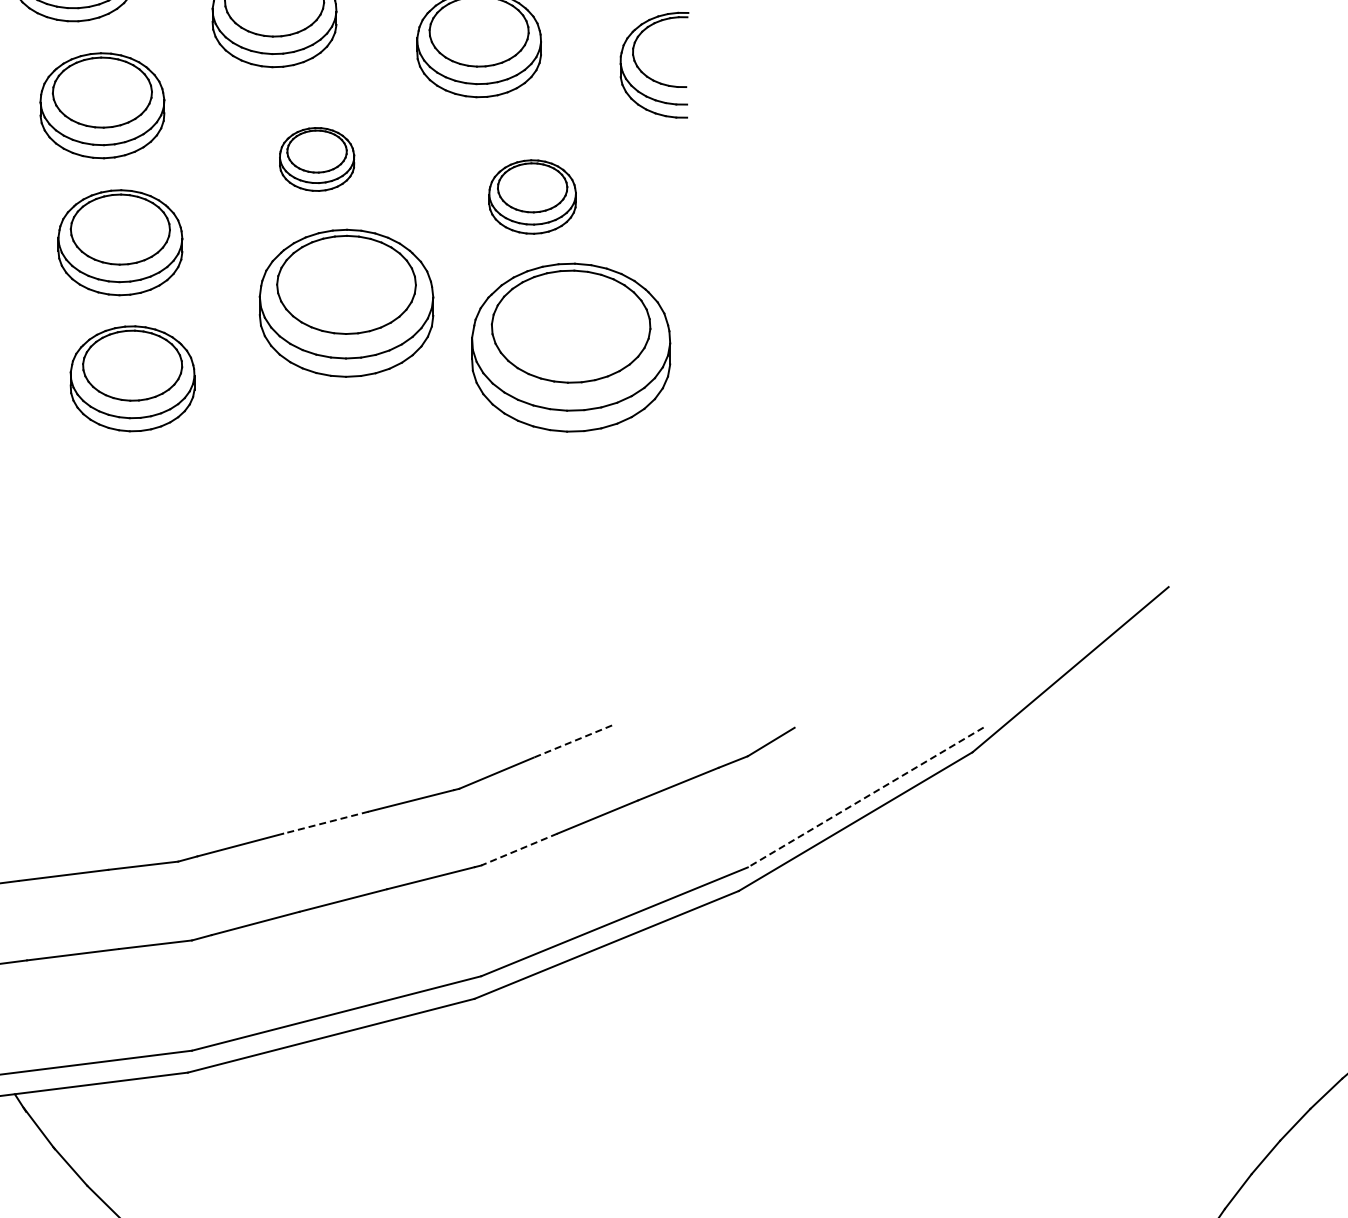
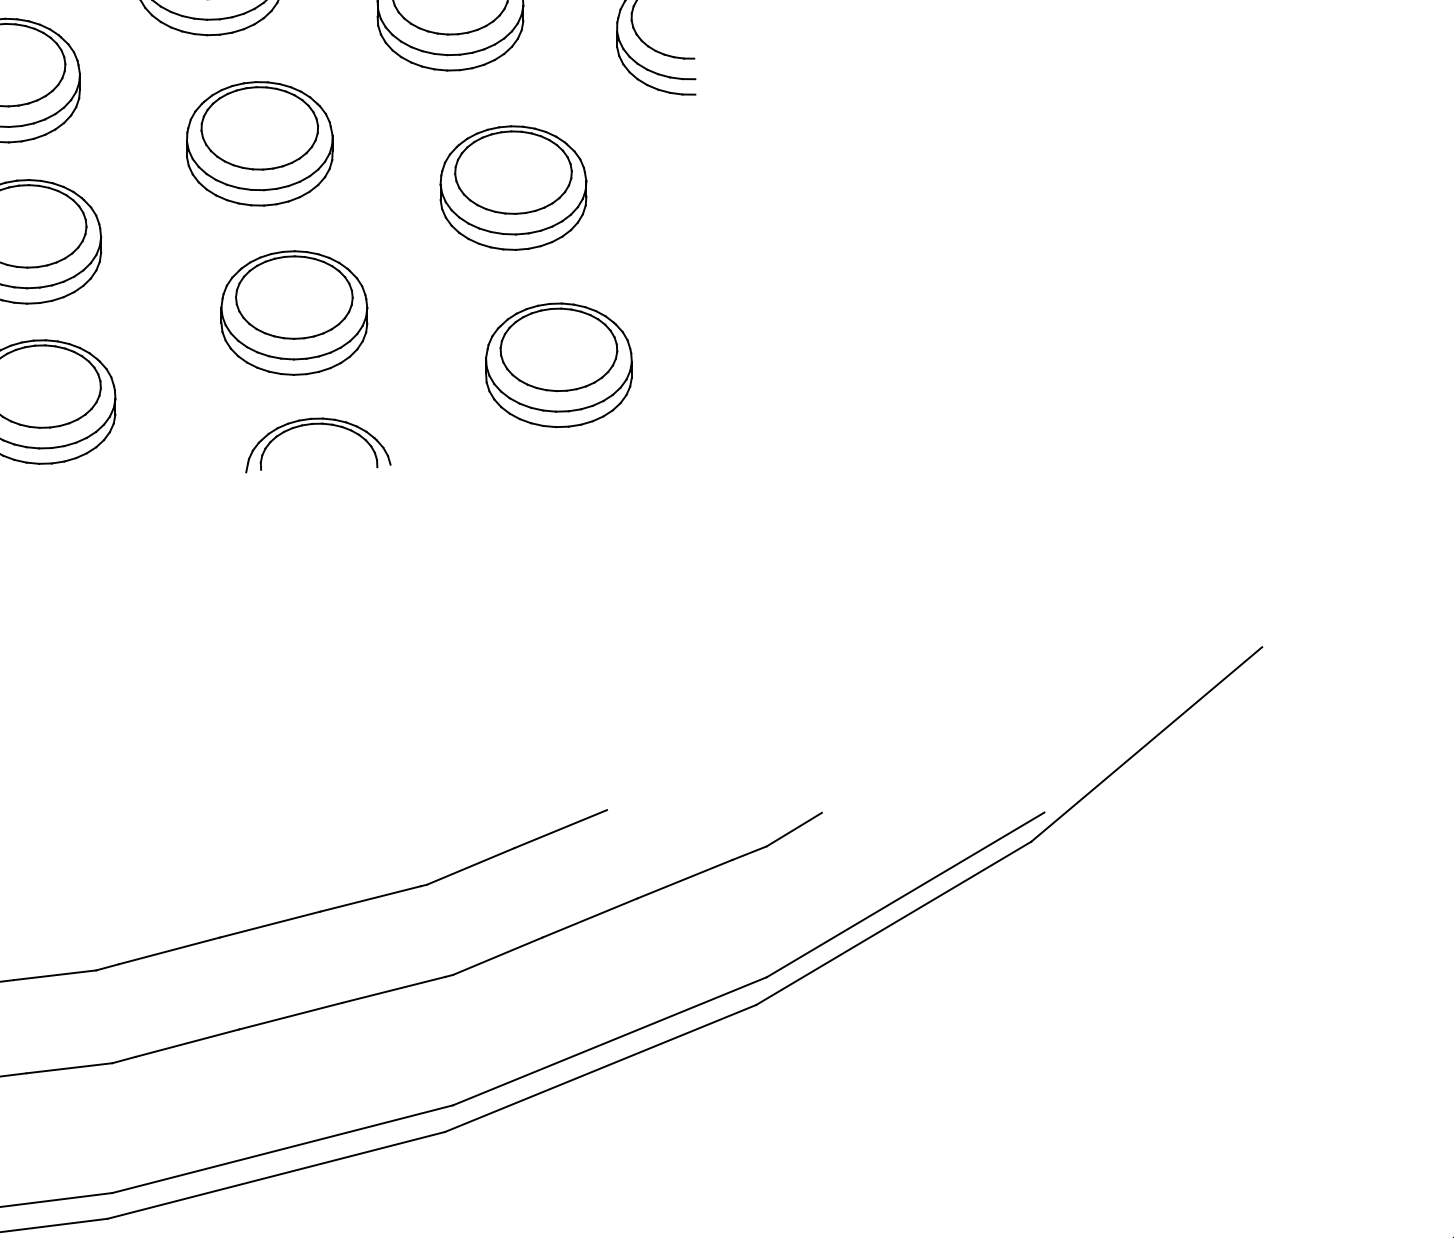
part: (316, 159) -> (259, 143), size x1.67
part: (532, 196) -> (513, 187), size x1.43
part: (346, 302) -> (294, 312), size x0.71
part: (571, 347) -> (559, 365), size x0.62
part: (366, 398) -> (317, 425), added
line: (572, 741) -> (560, 829), dashed -> solid
line: (865, 797) -> (905, 894), dashed -> solid
line: (325, 822) -> (269, 924), dashed -> solid
line: (518, 849) -> (496, 956), dashed -> solid

